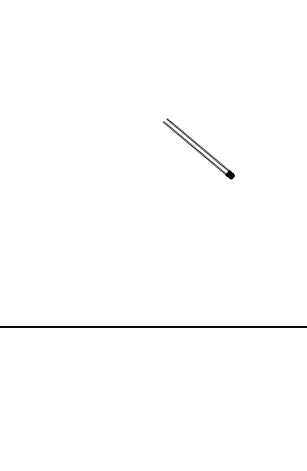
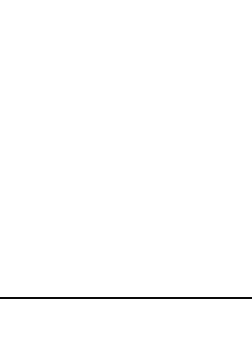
part: (198, 148) -> (129, 119), removed

